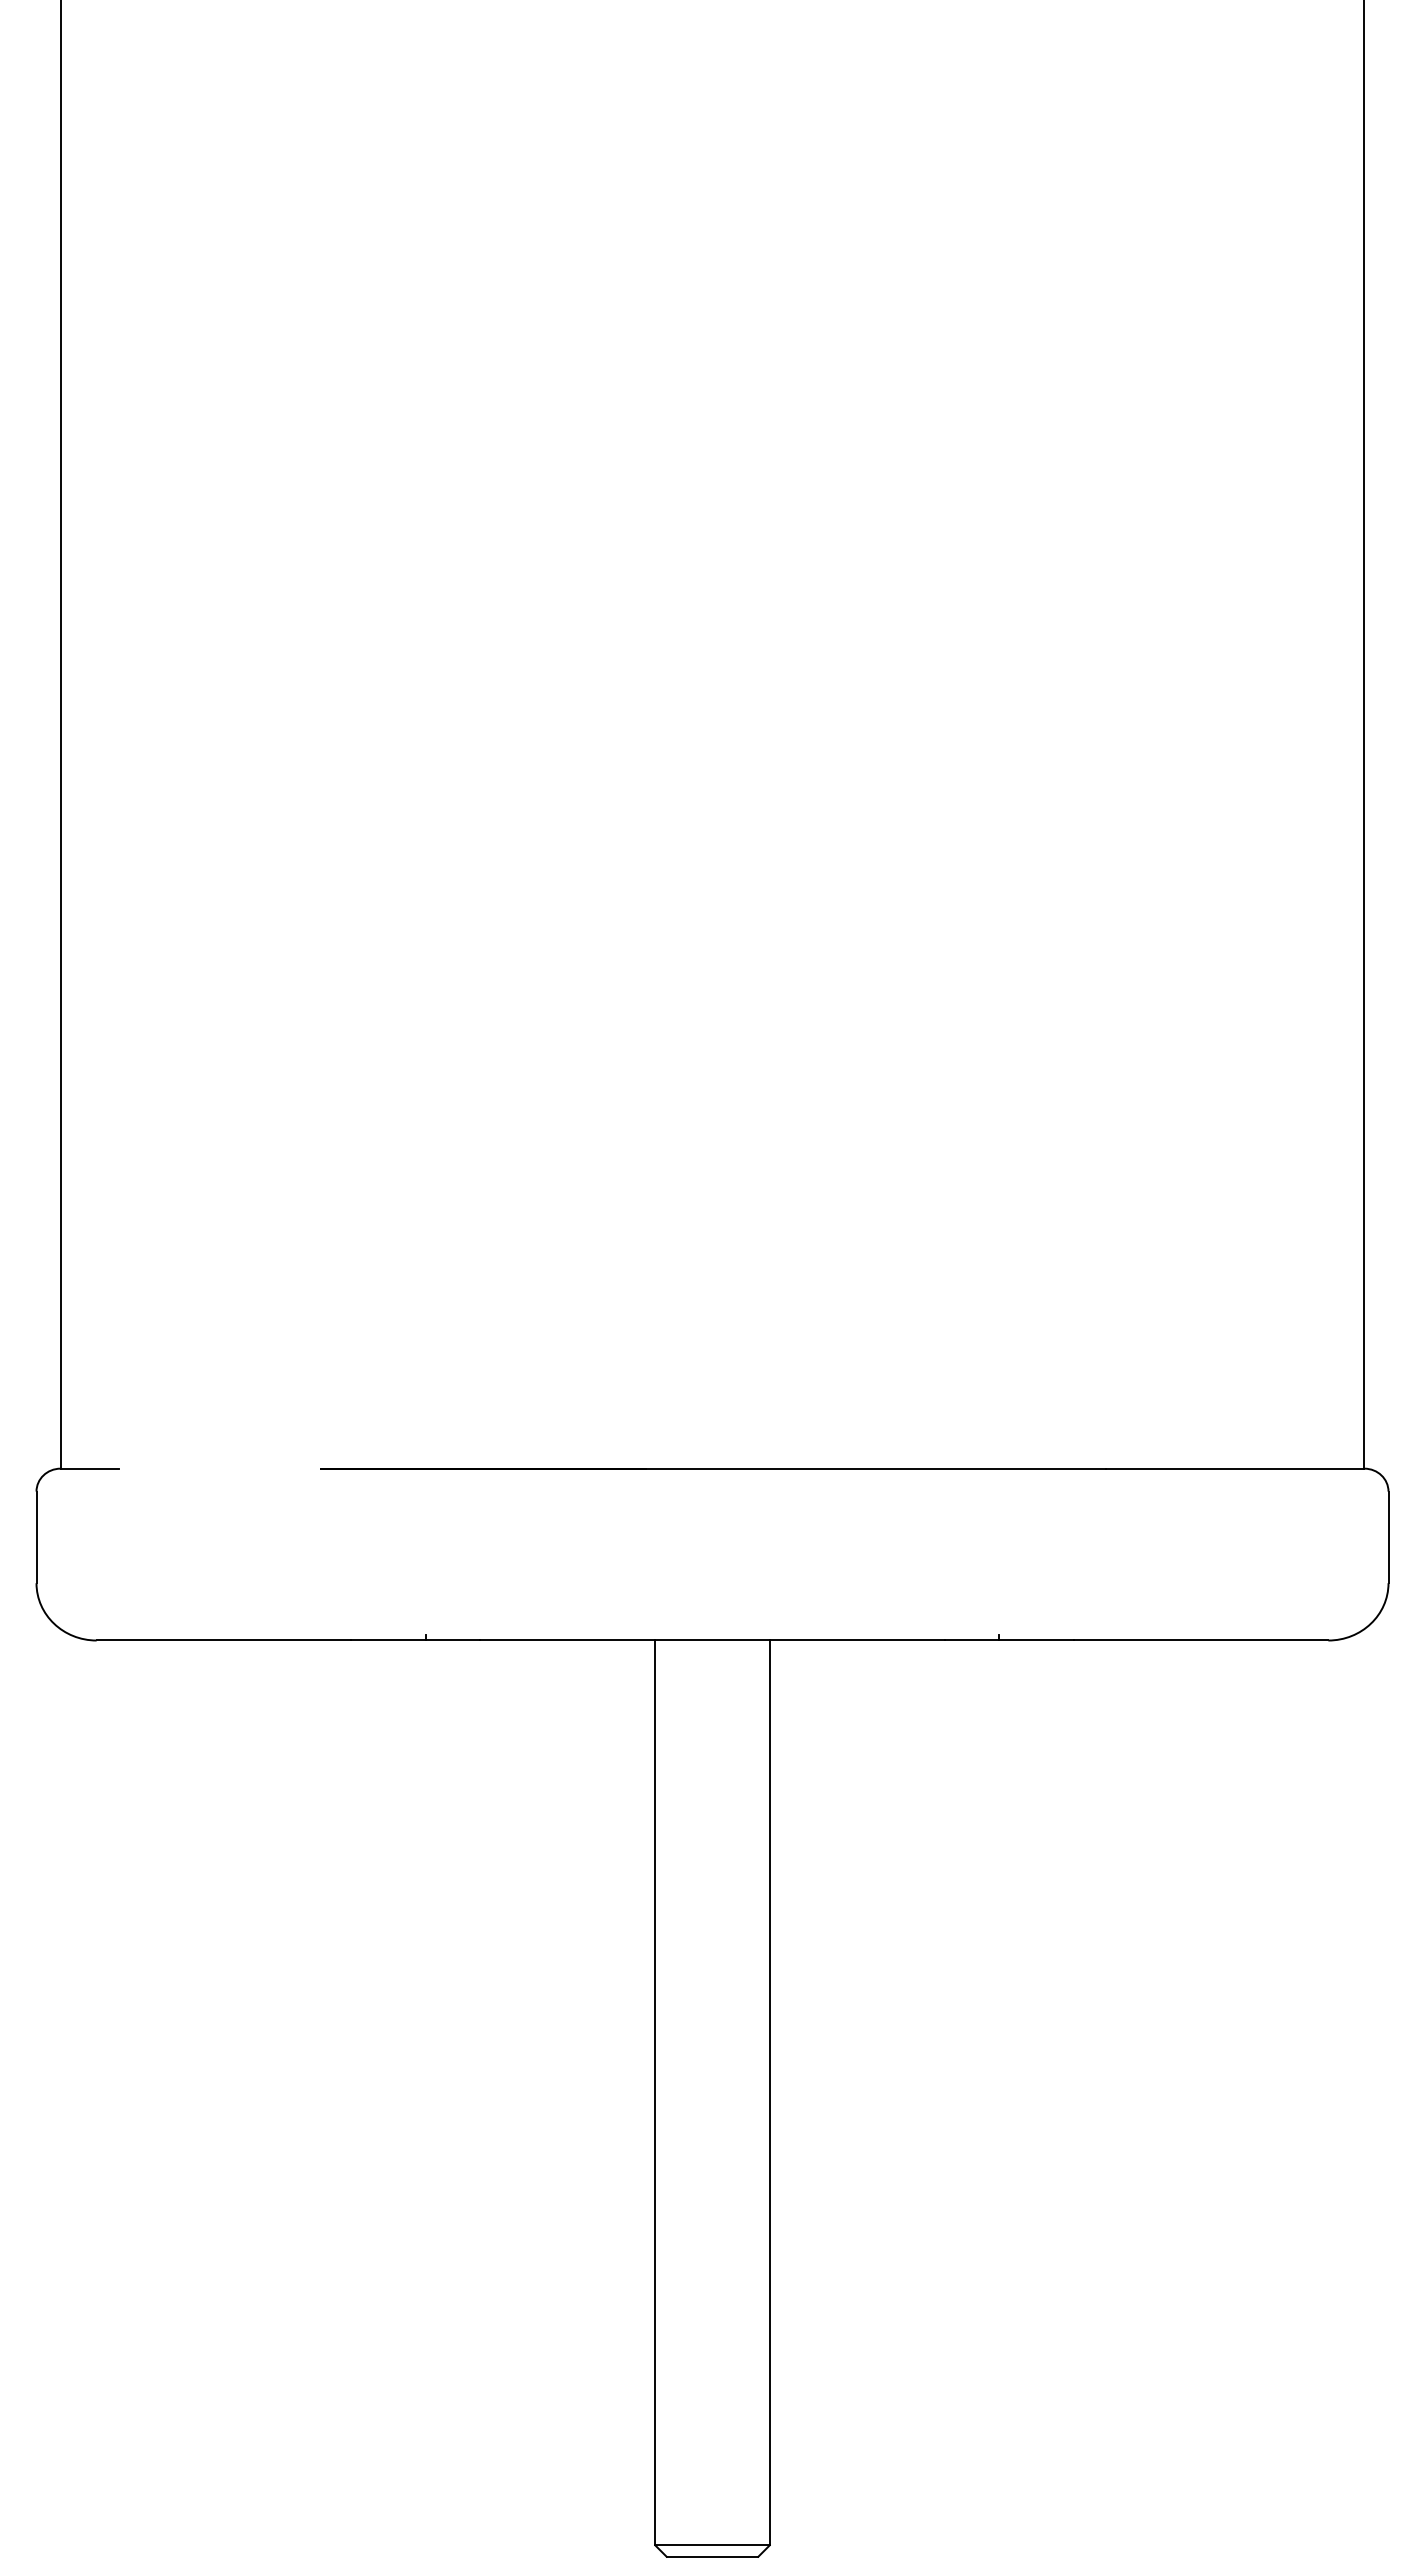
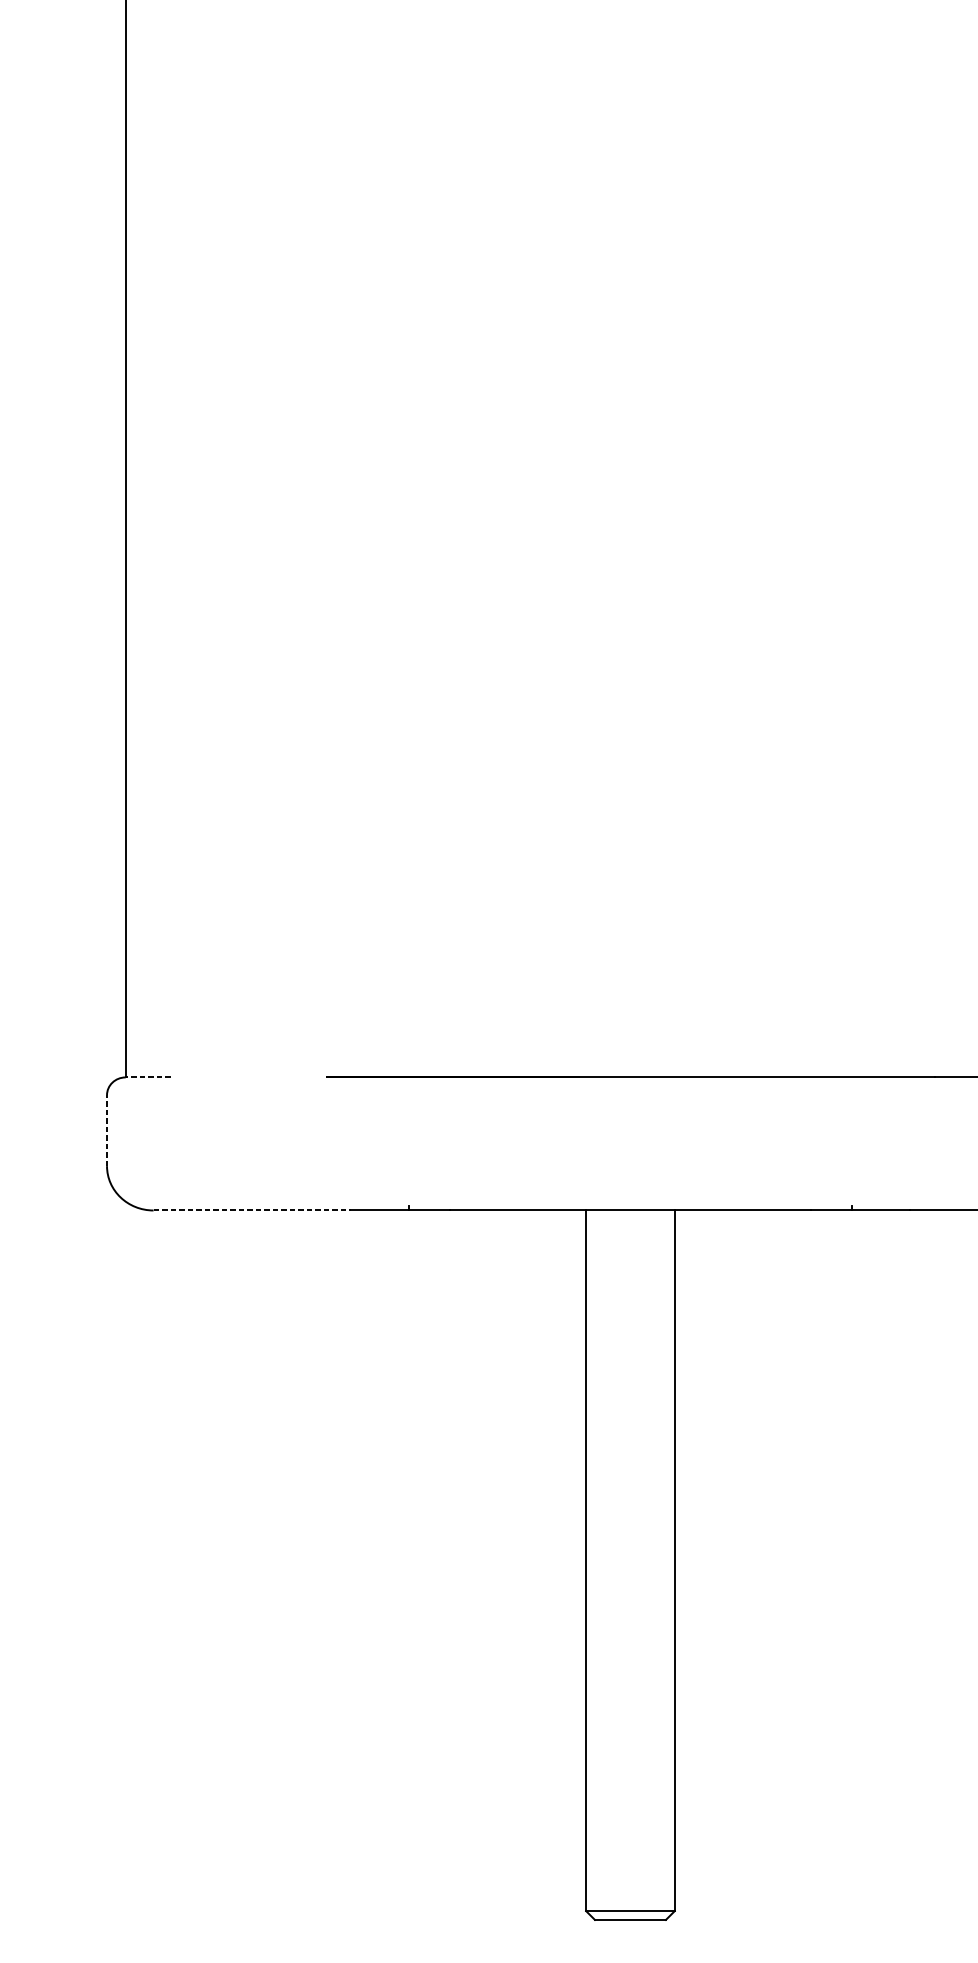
line: (89, 1468) -> (148, 1077), solid -> dashed
line: (36, 1537) -> (107, 1130), solid -> dashed
line: (224, 1640) -> (252, 1210), solid -> dashed

